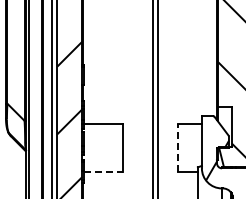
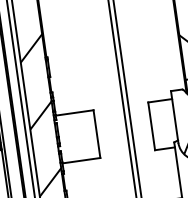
line: (177, 147) -> (151, 125), dashed -> solid
line: (103, 172) -> (81, 160), dashed -> solid

